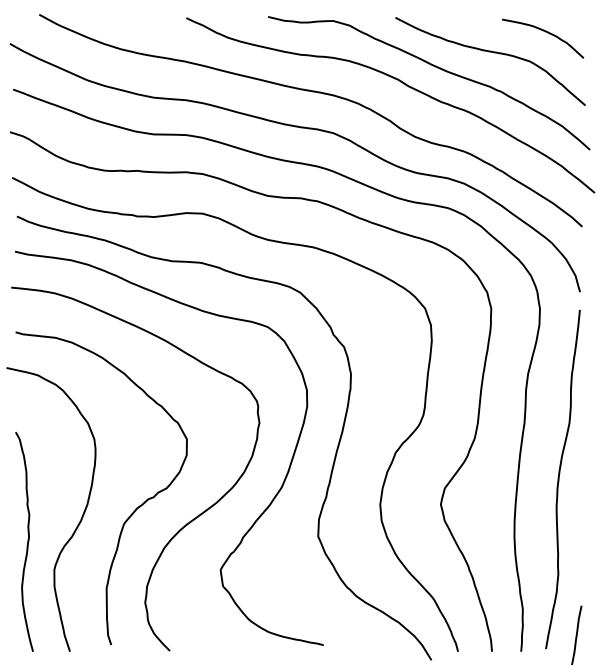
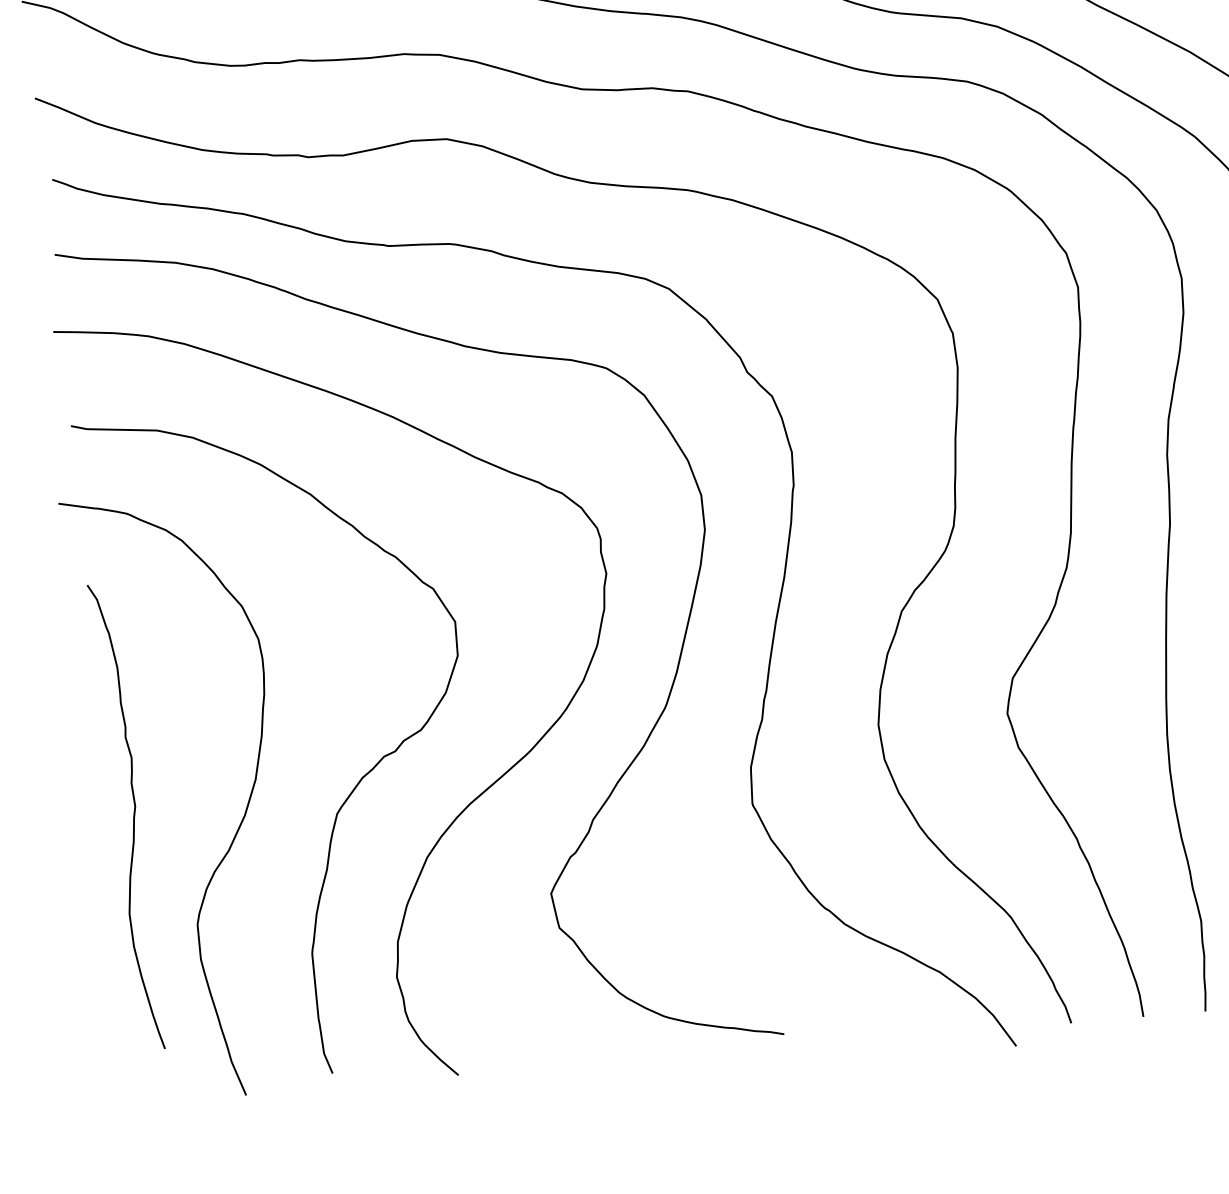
curve: (27, 541) -> (132, 815), moved

